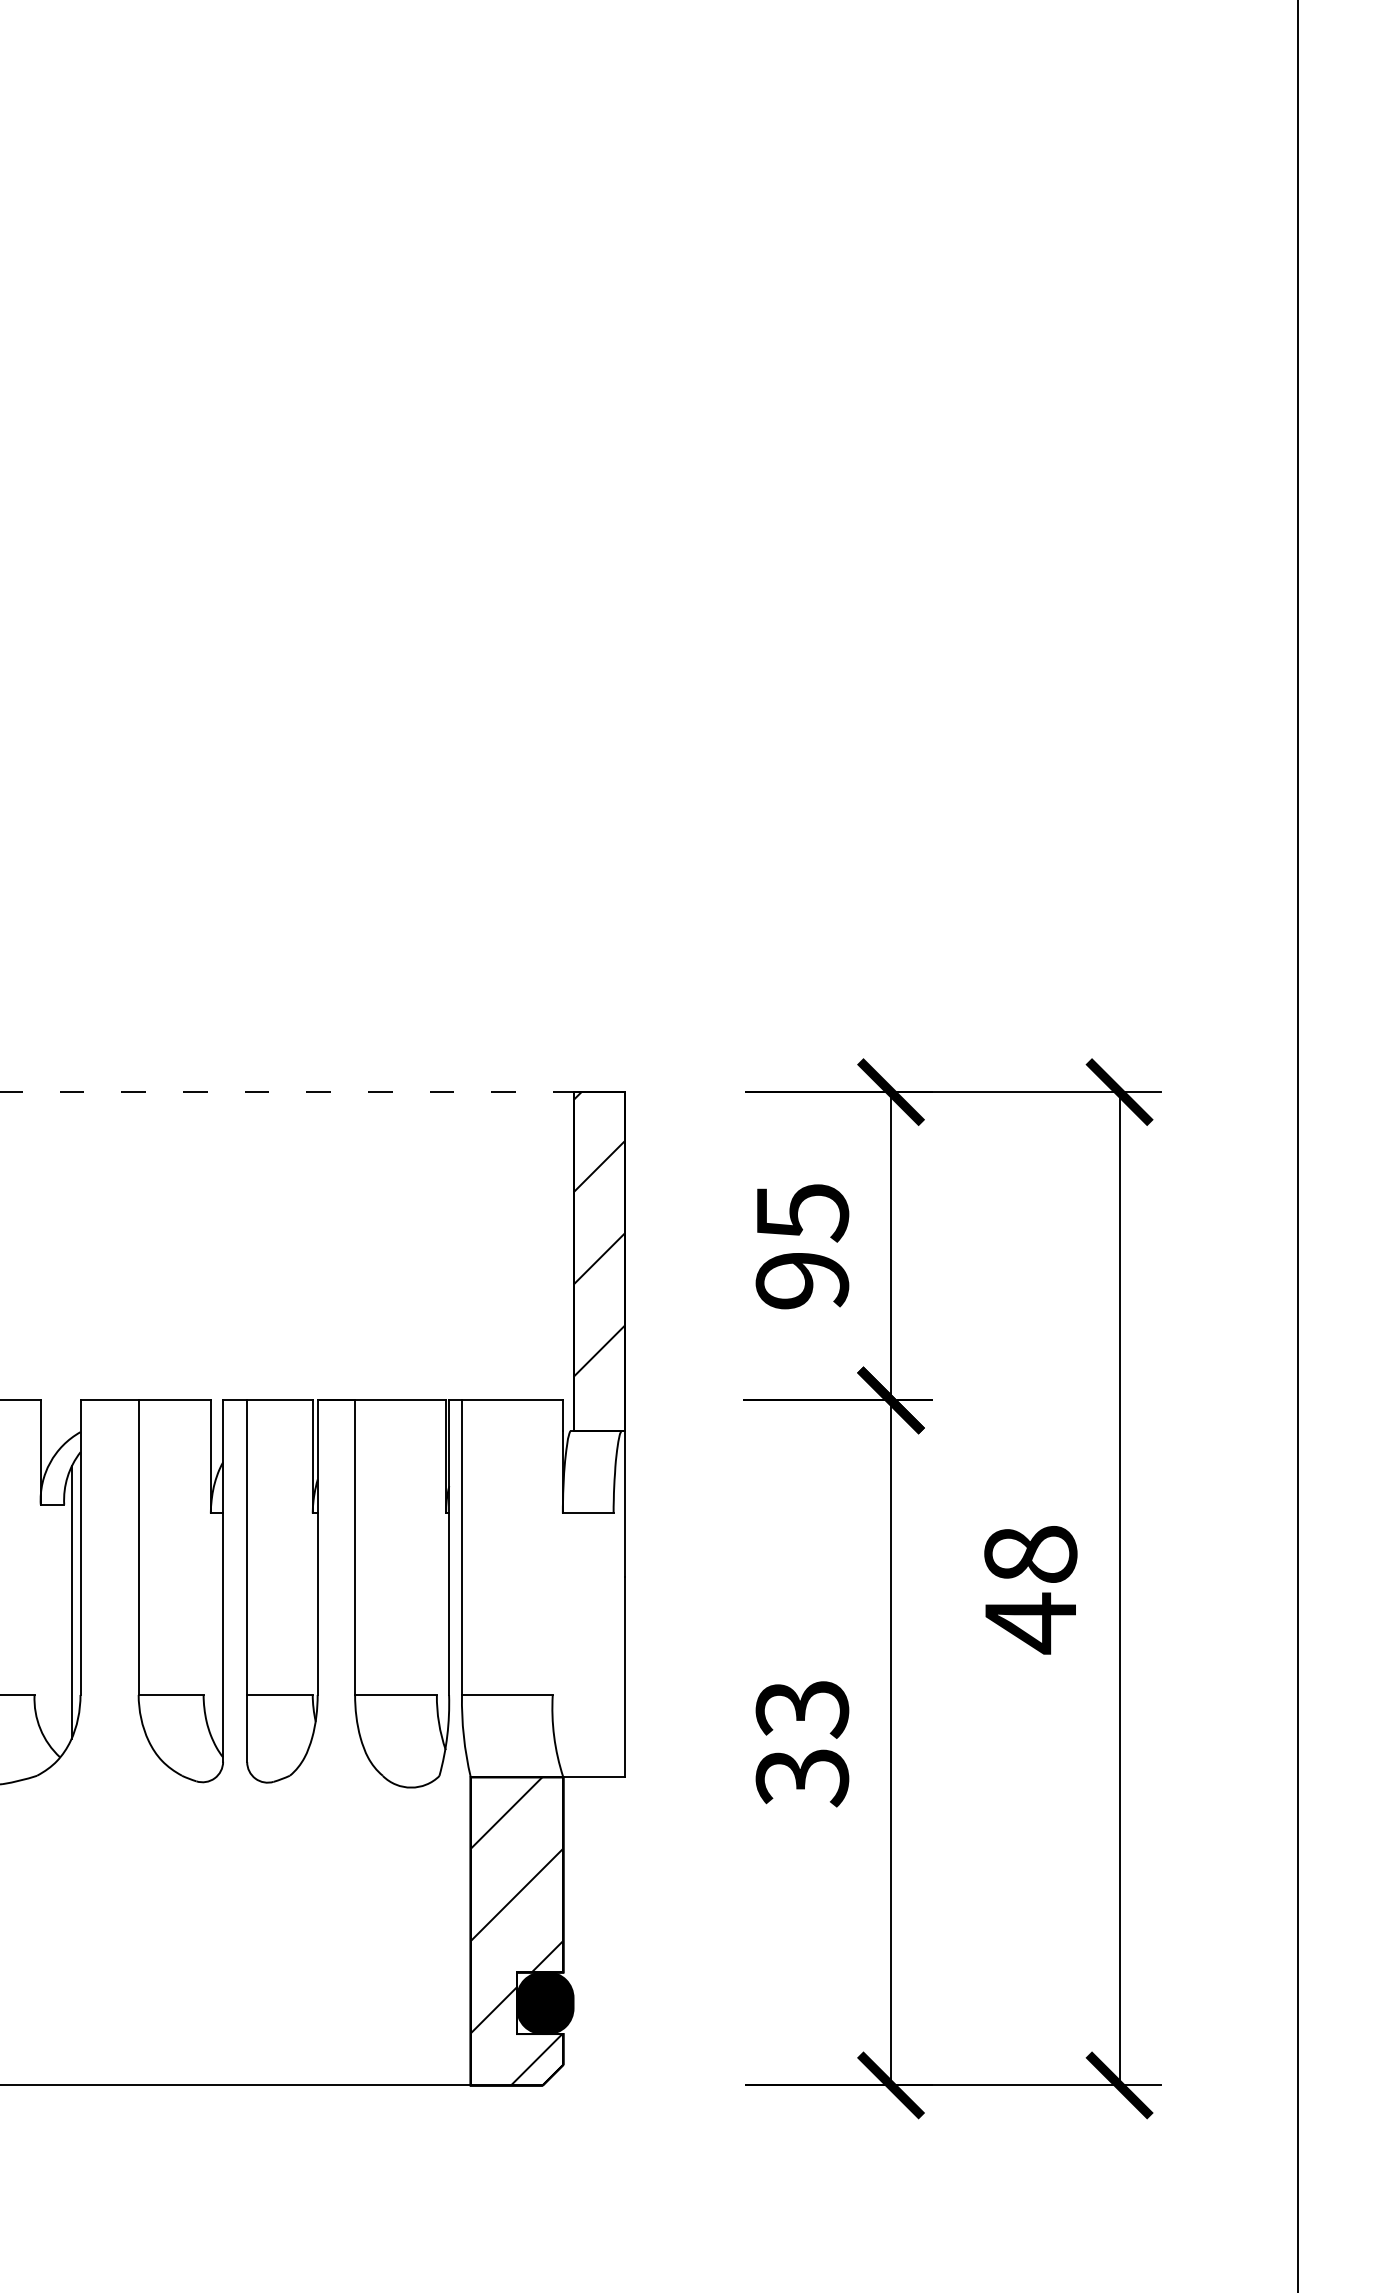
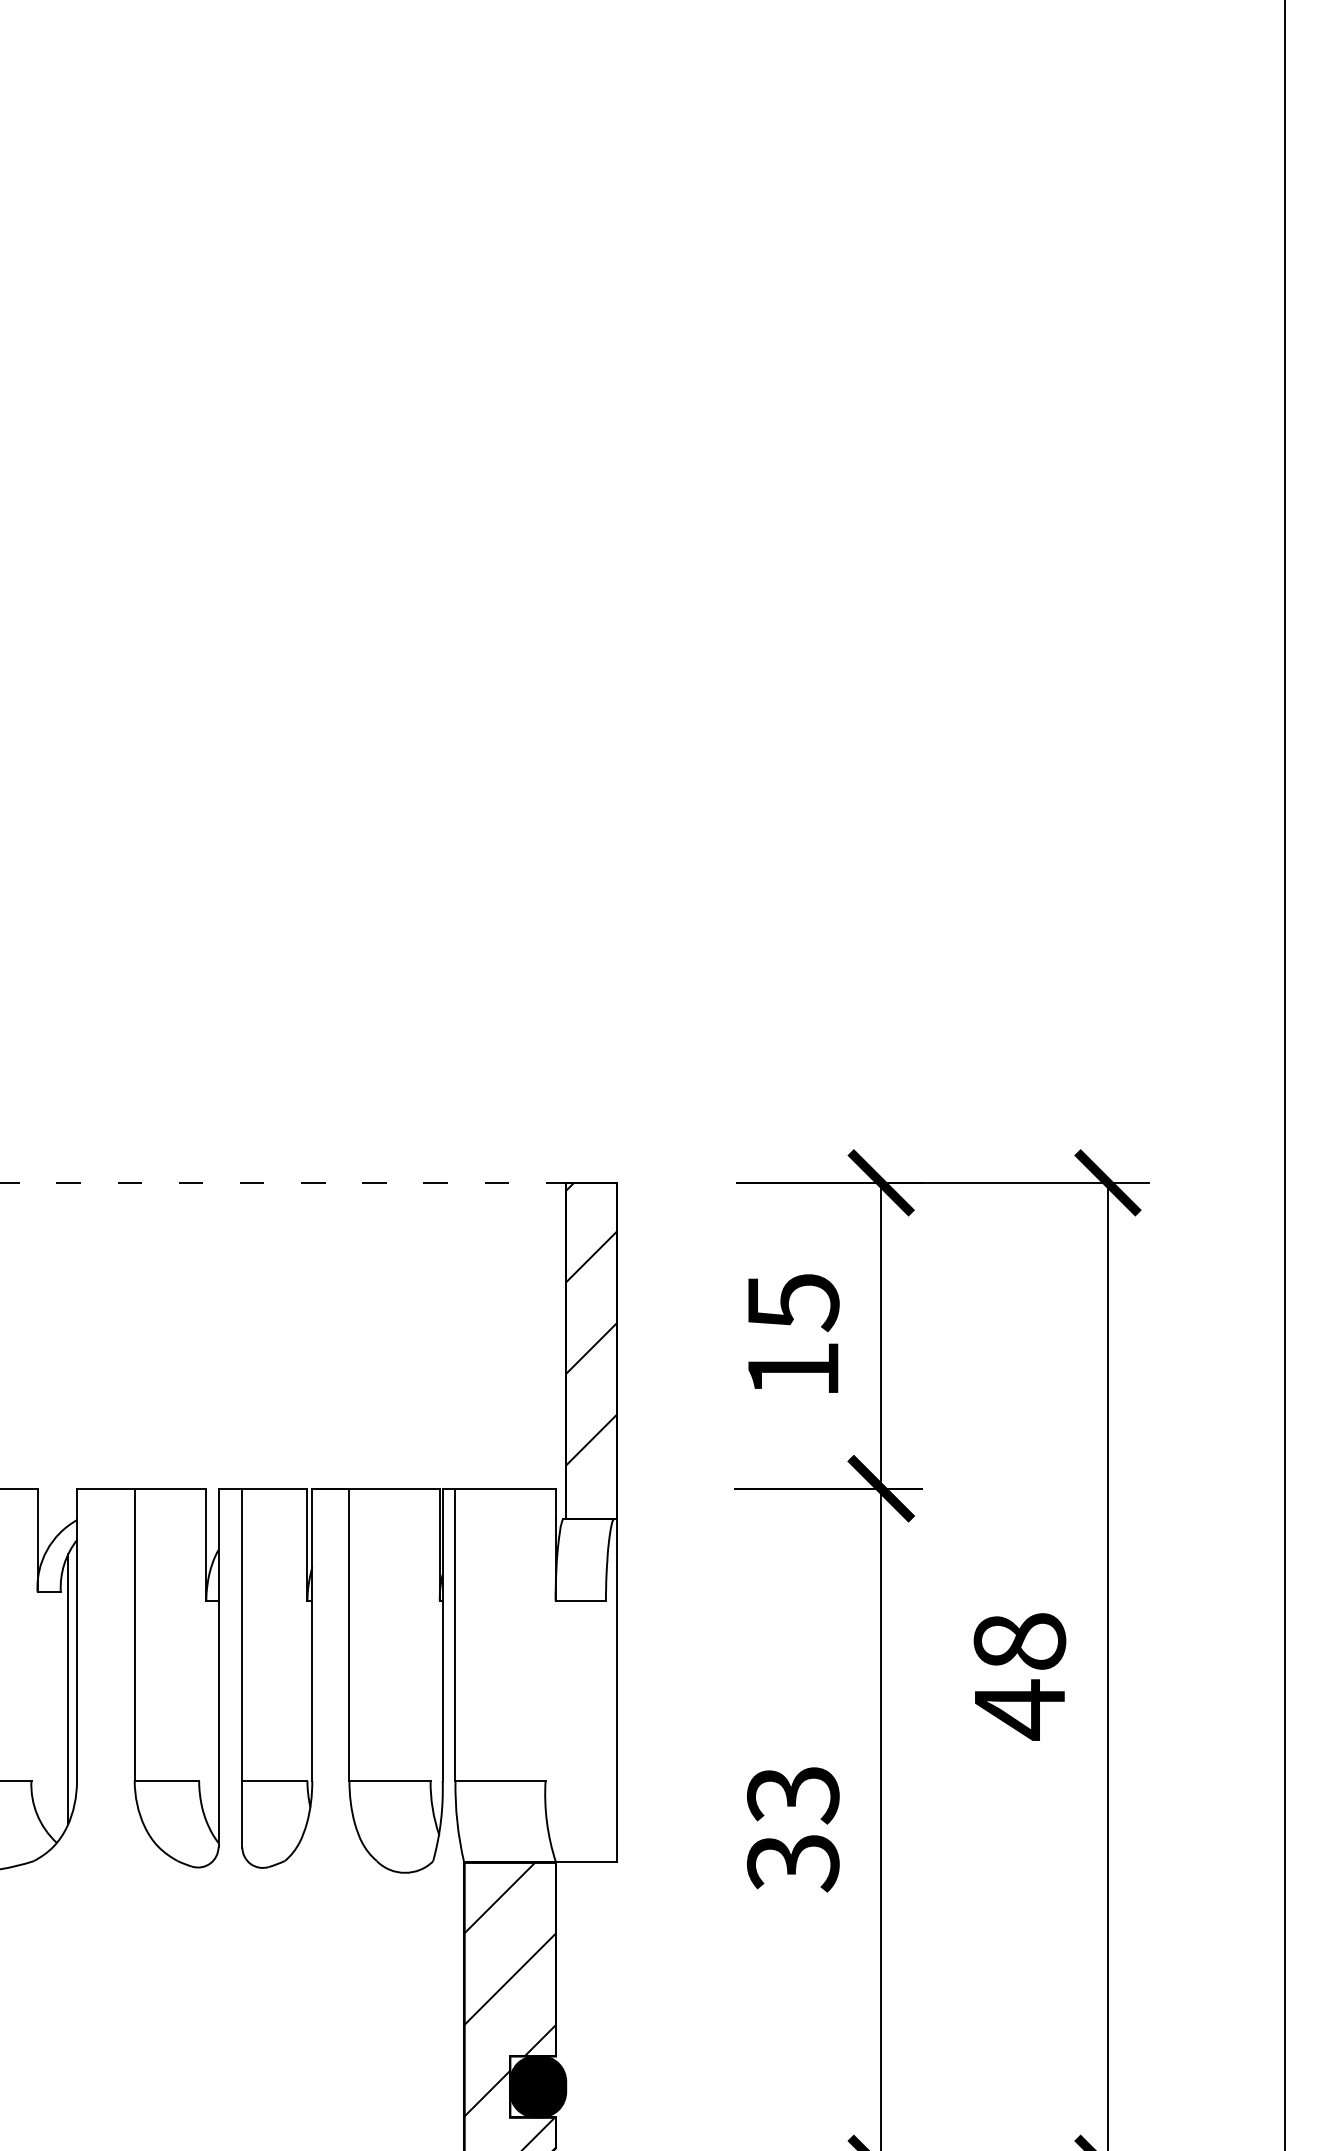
text: (802, 1281) -> (793, 1370), 95 -> 15

